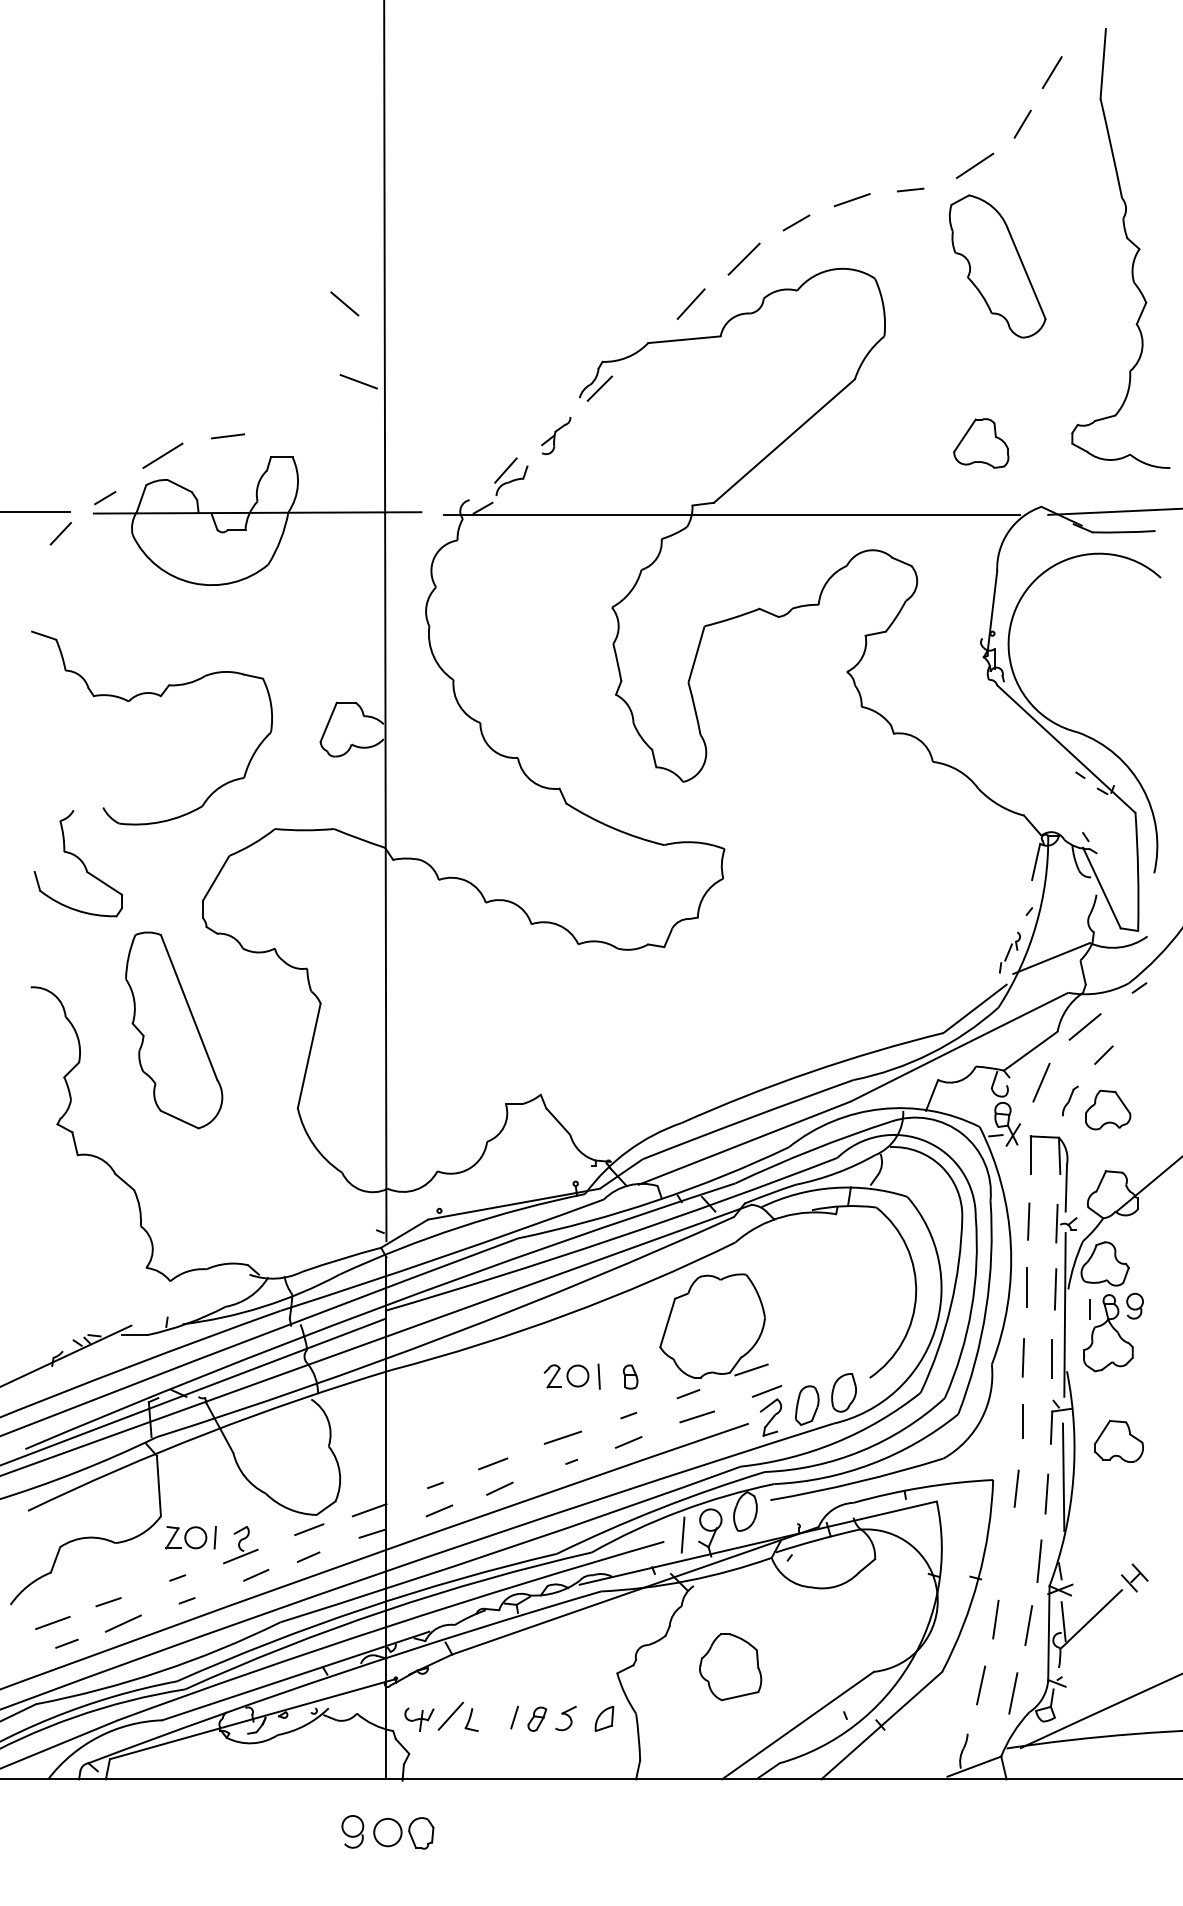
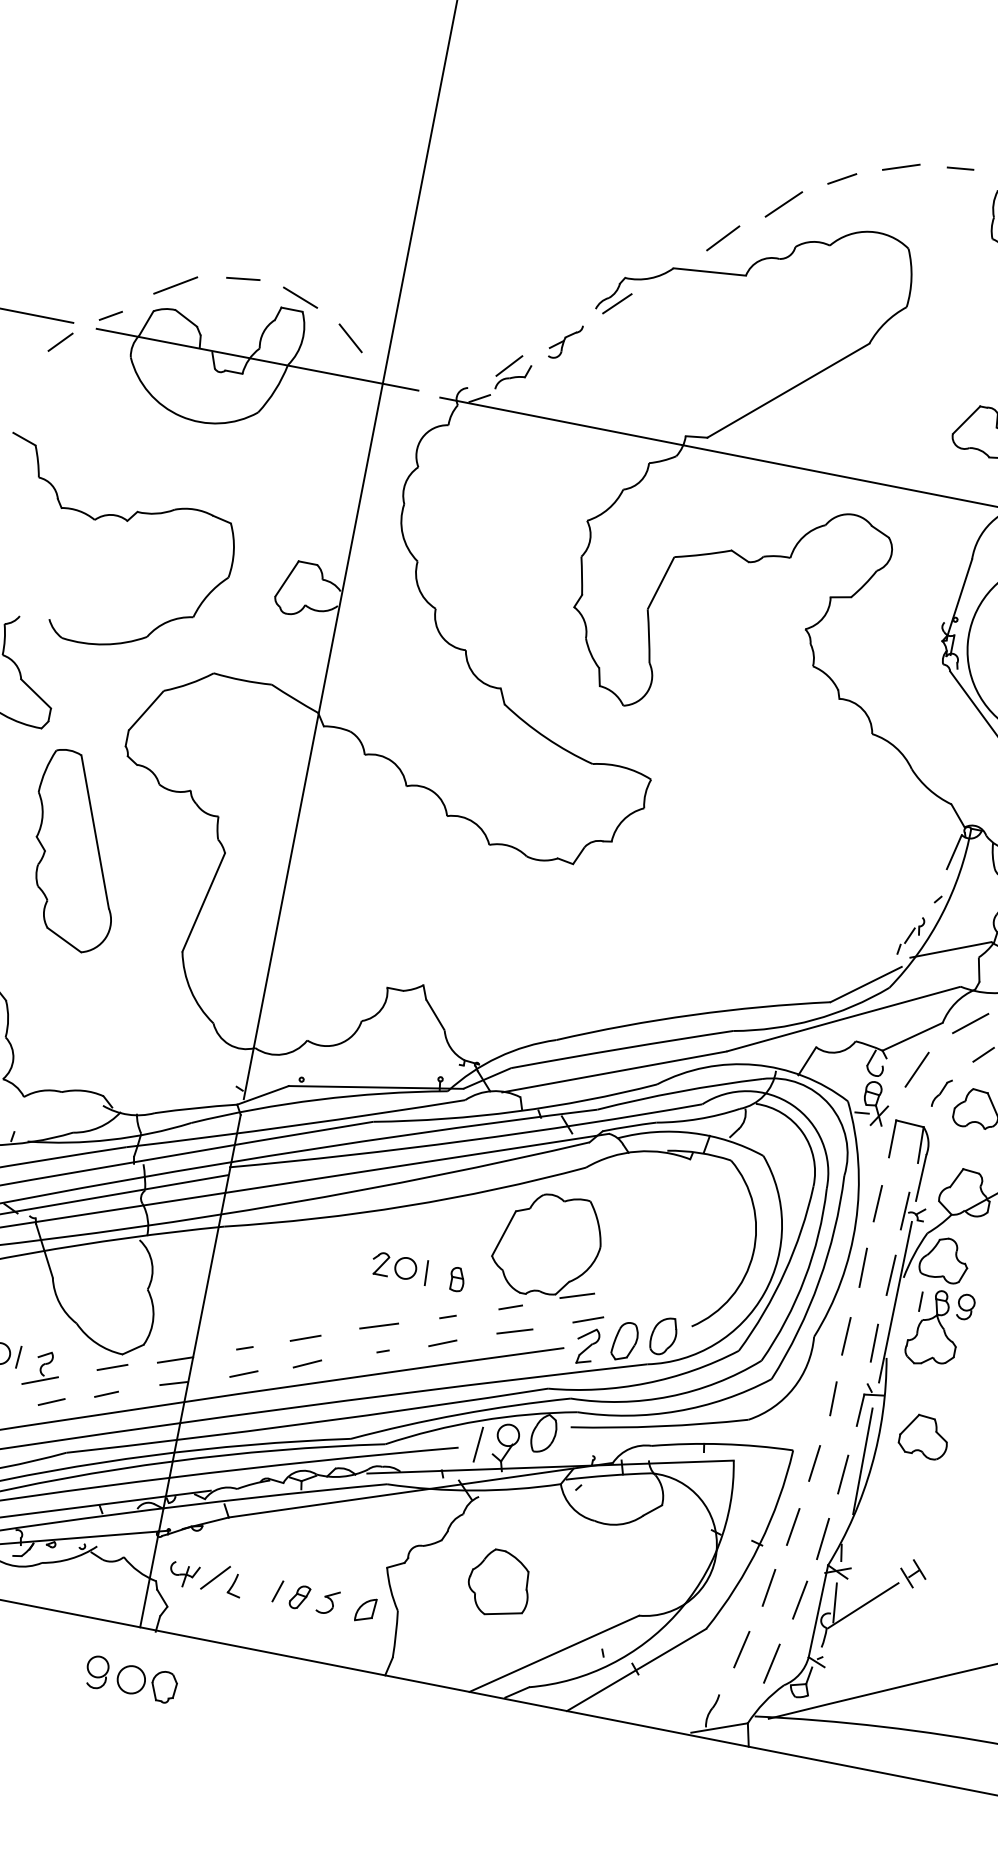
line: (344, 303) -> (350, 337), moved
line: (358, 381) -> (300, 297), moved
line: (1007, 1554) -> (792, 1526), added

